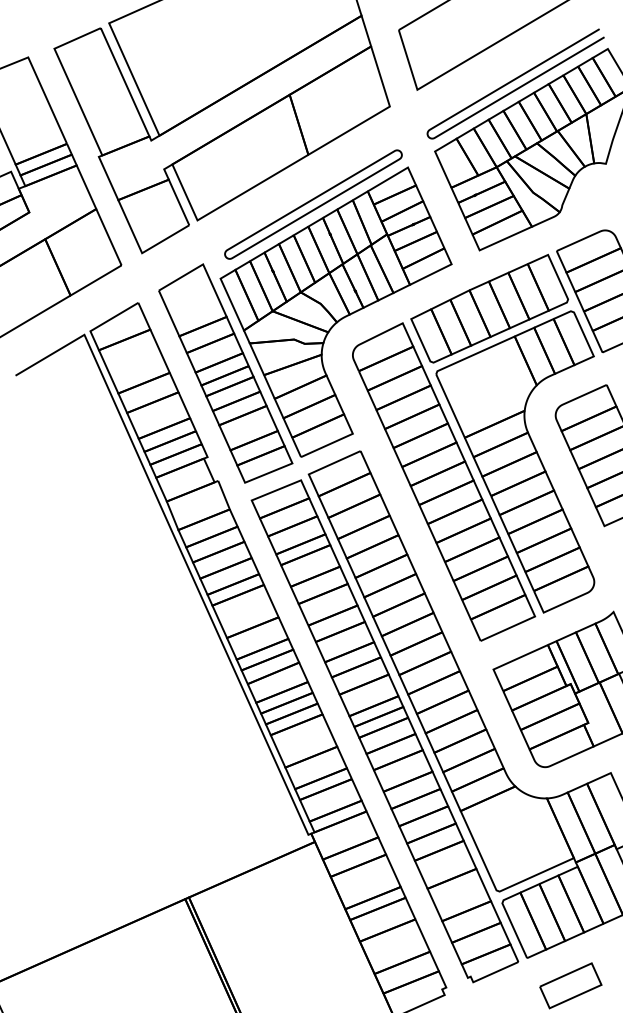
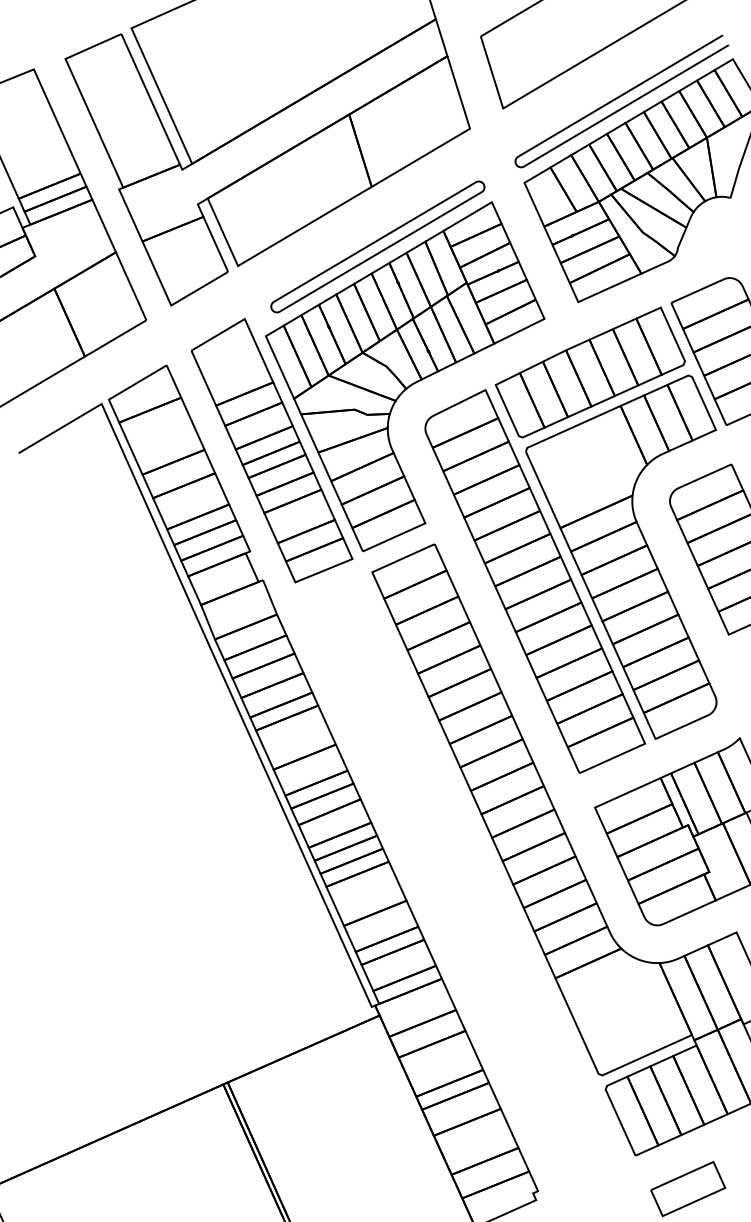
part: (384, 730) -> (463, 881), removed

